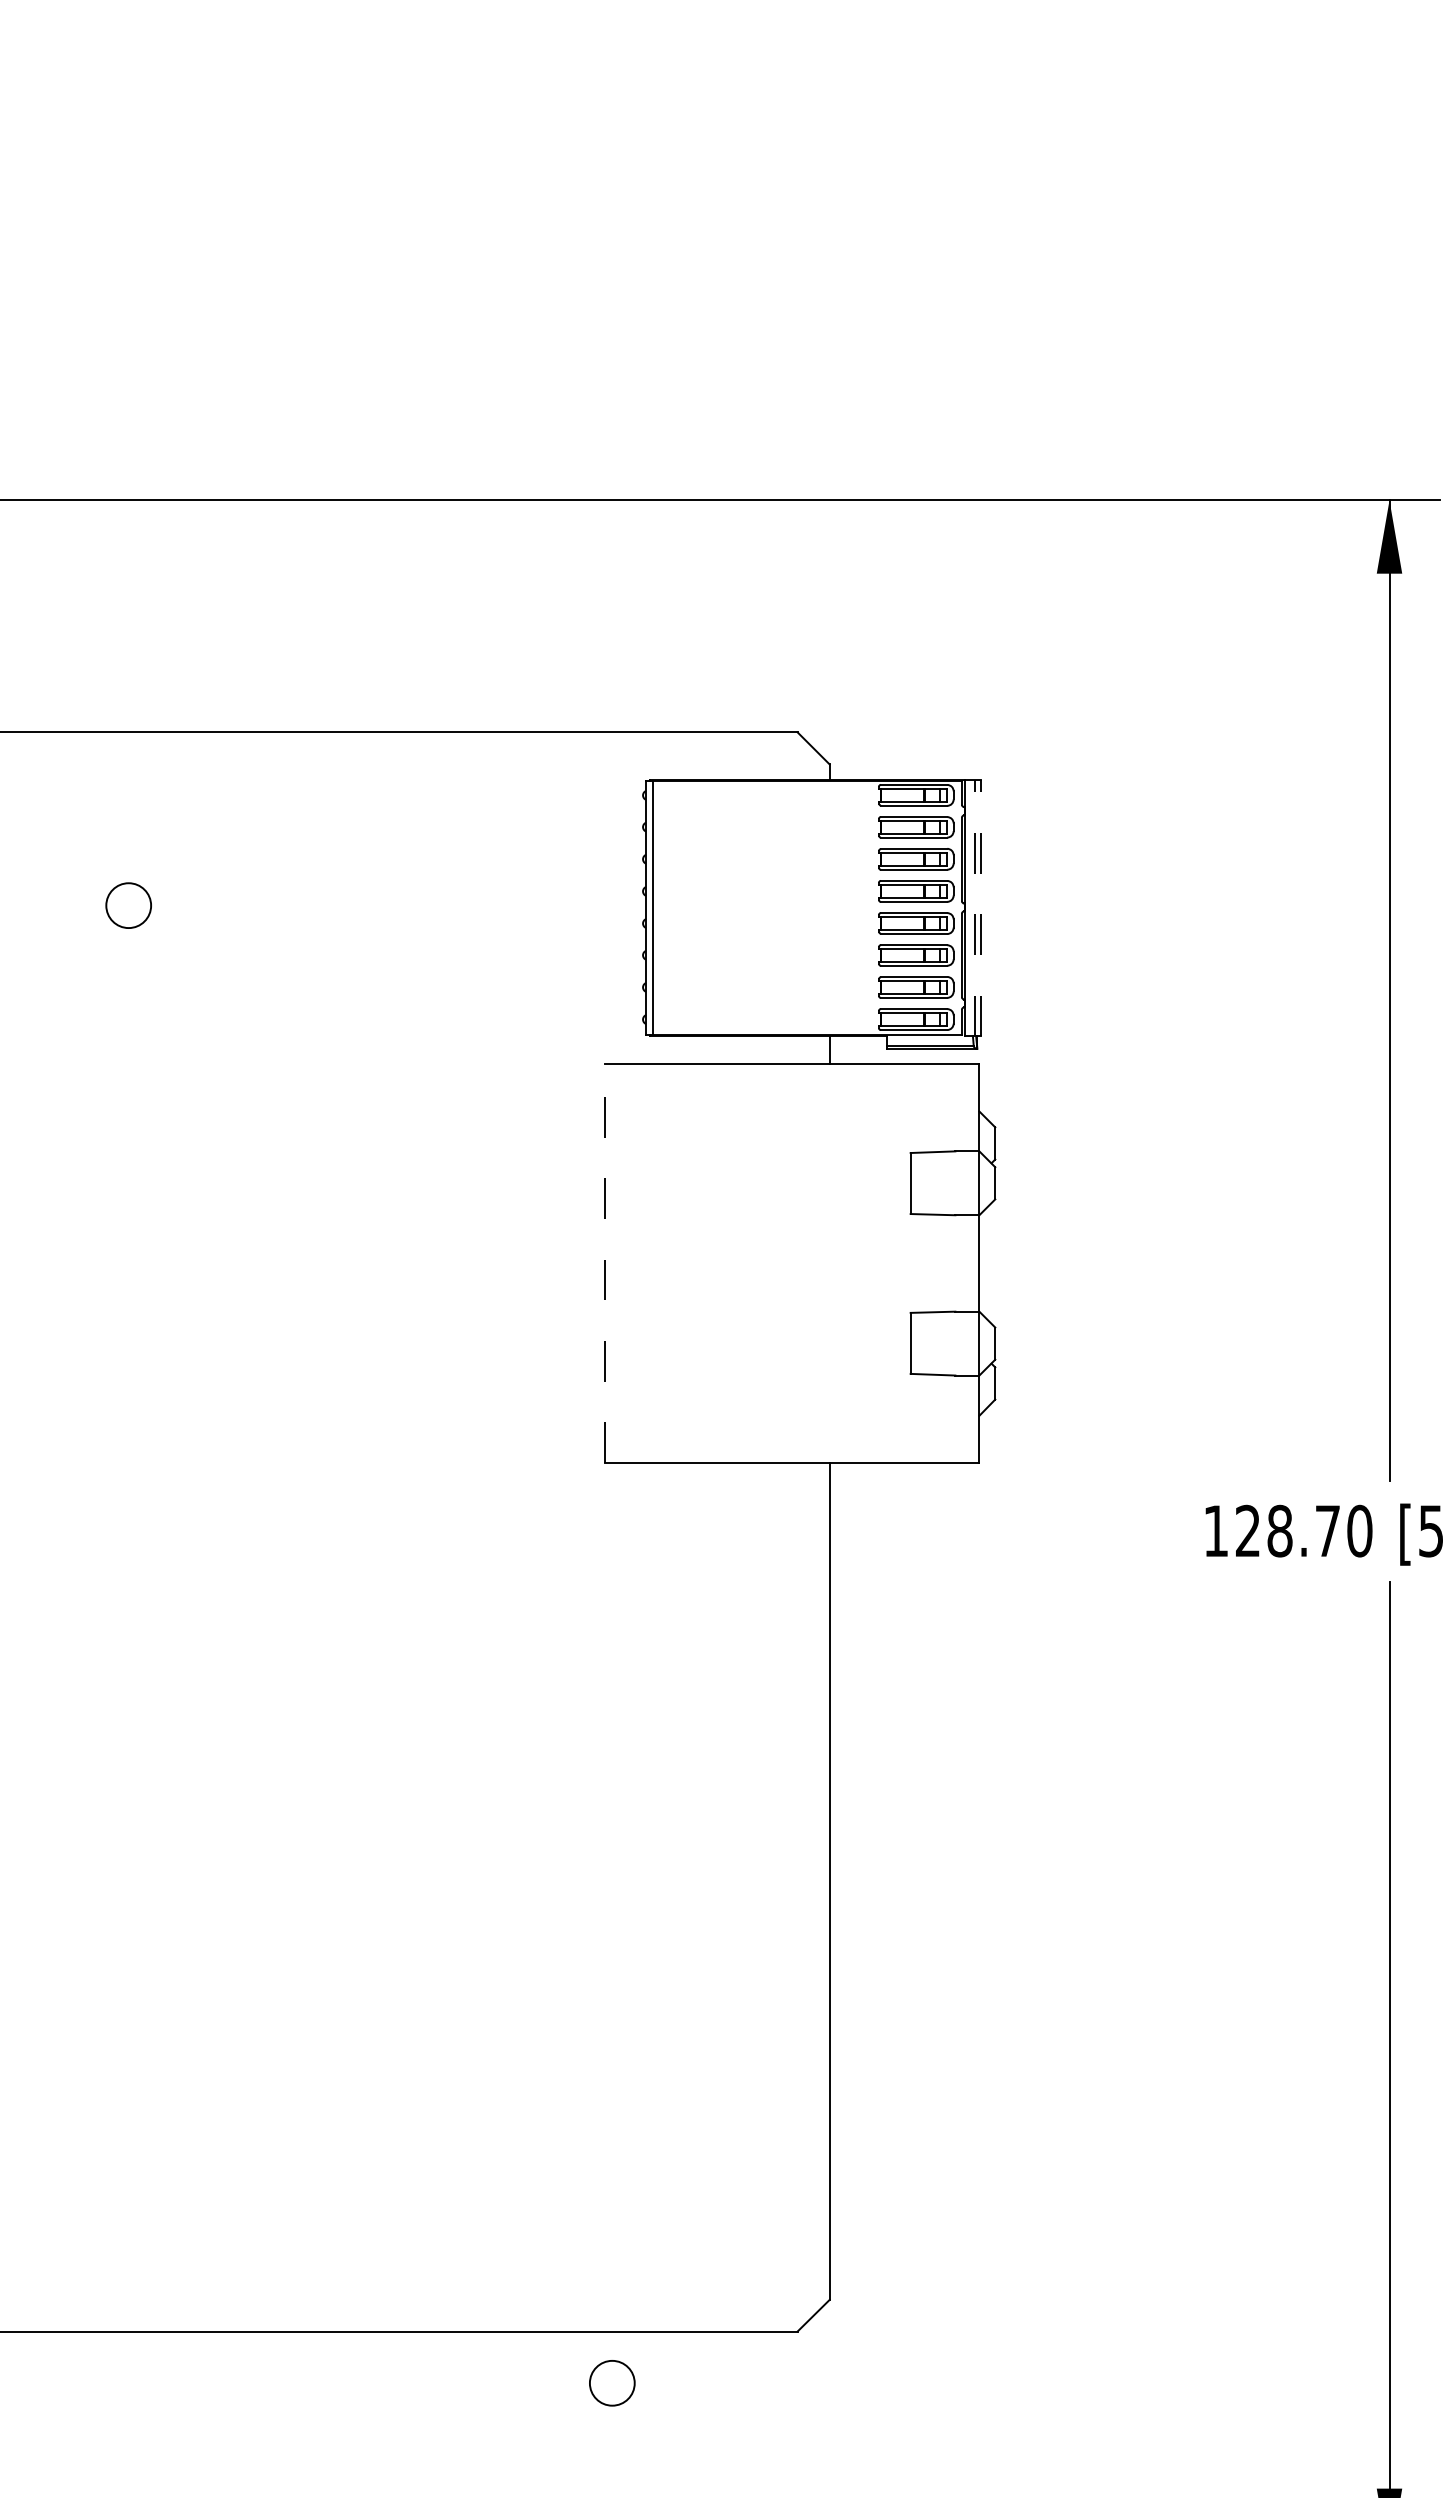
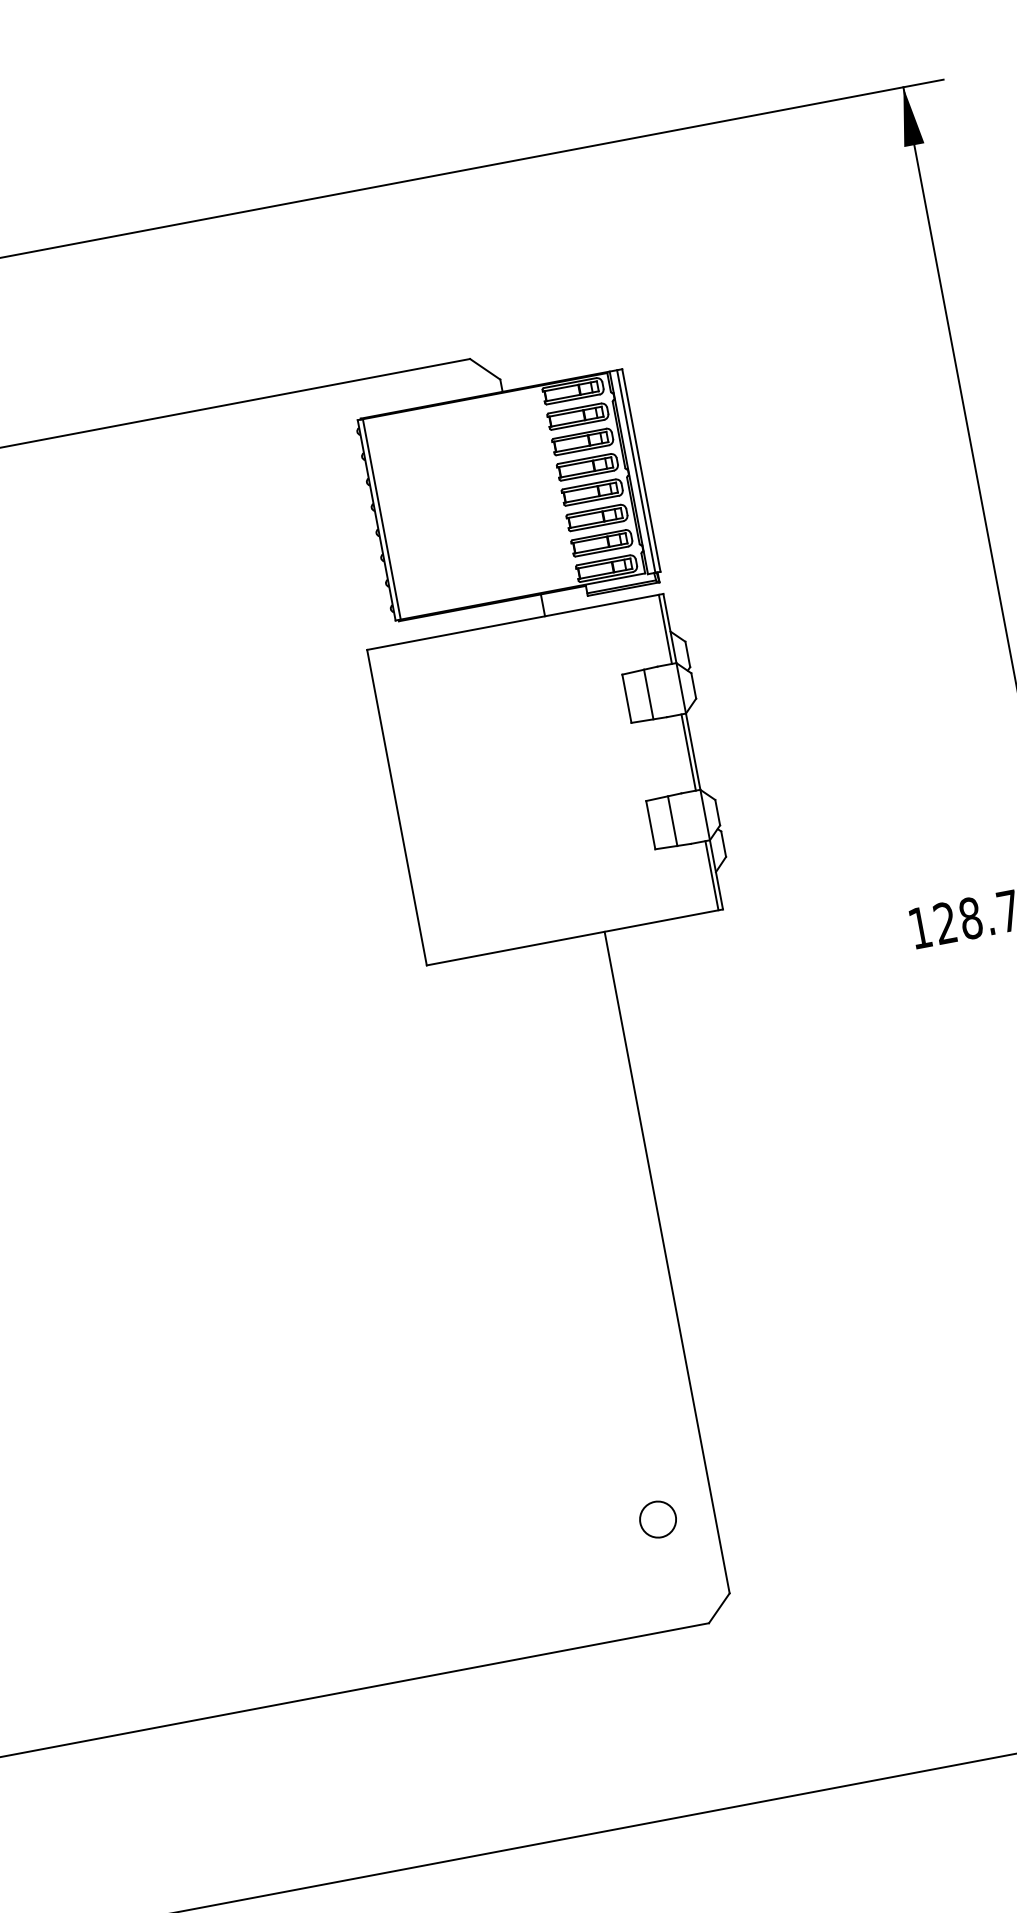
line: (974, 907) -> (636, 471), dashed -> solid
line: (981, 907) -> (641, 469), dashed -> solid
line: (973, 1107) -> (665, 629), added
line: (938, 1182) -> (648, 693), added
line: (604, 1263) -> (396, 807), dashed -> solid
line: (973, 1263) -> (688, 752), added
line: (938, 1343) -> (672, 821), added
line: (973, 1419) -> (711, 875), added
circle: (612, 2383) -> (658, 1519), moved

